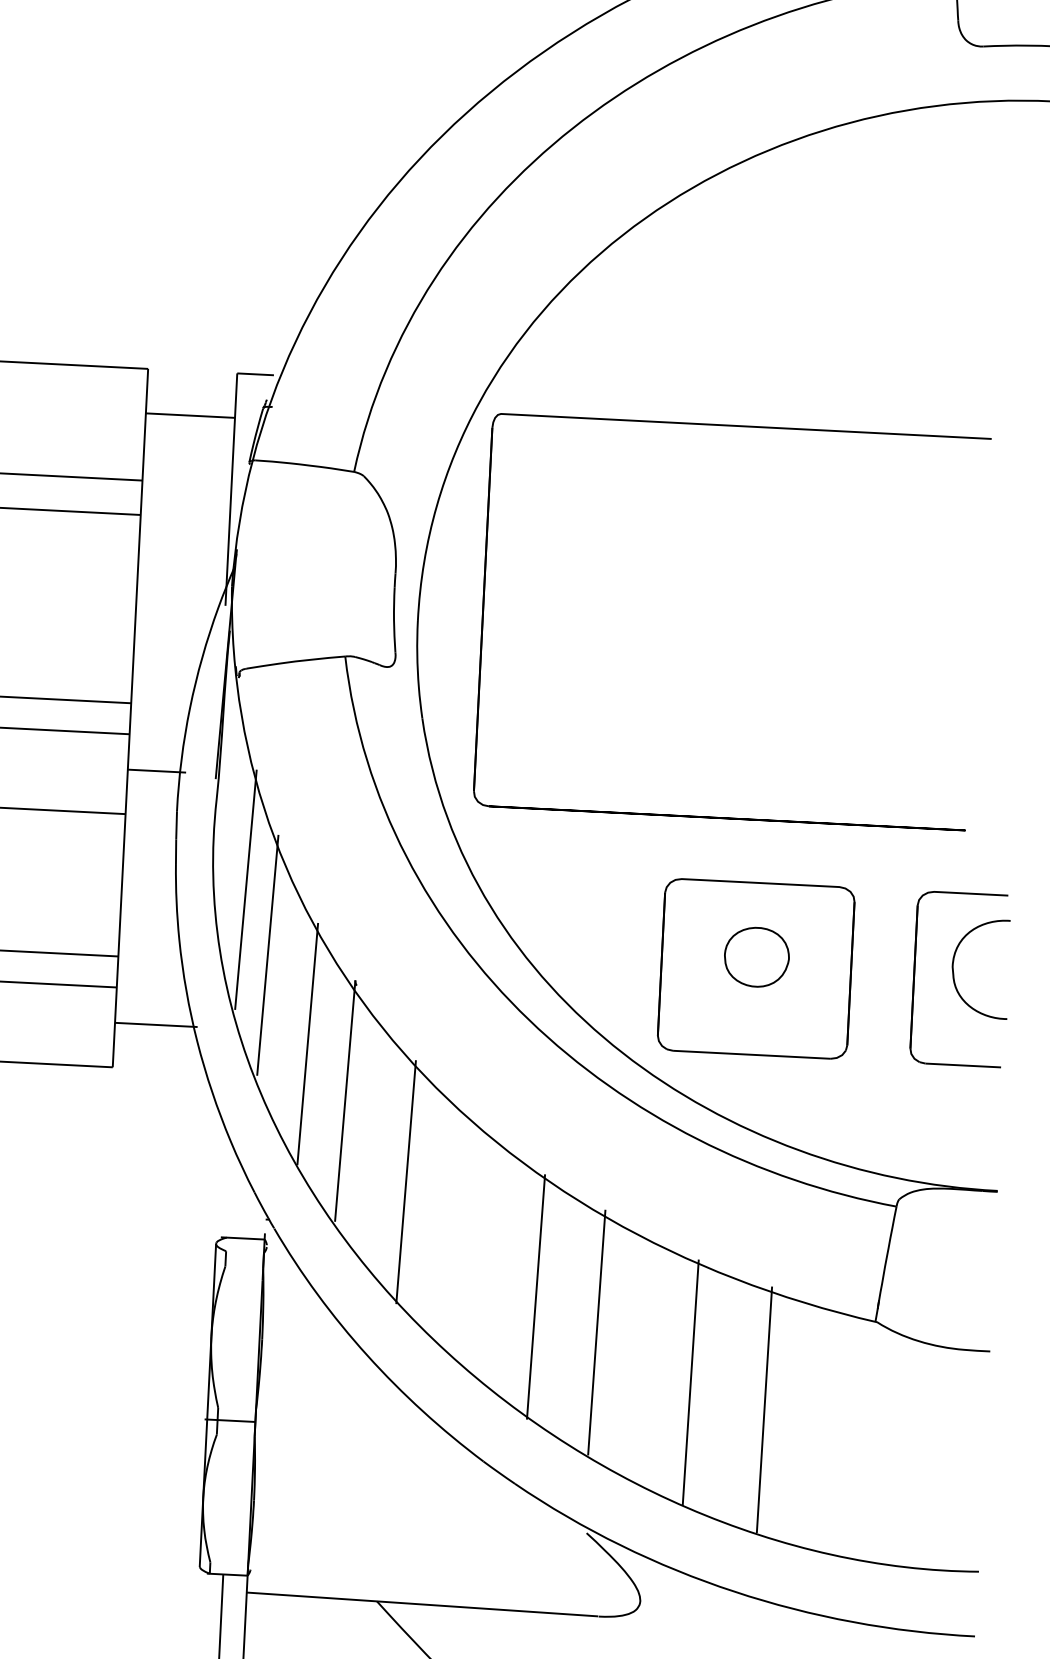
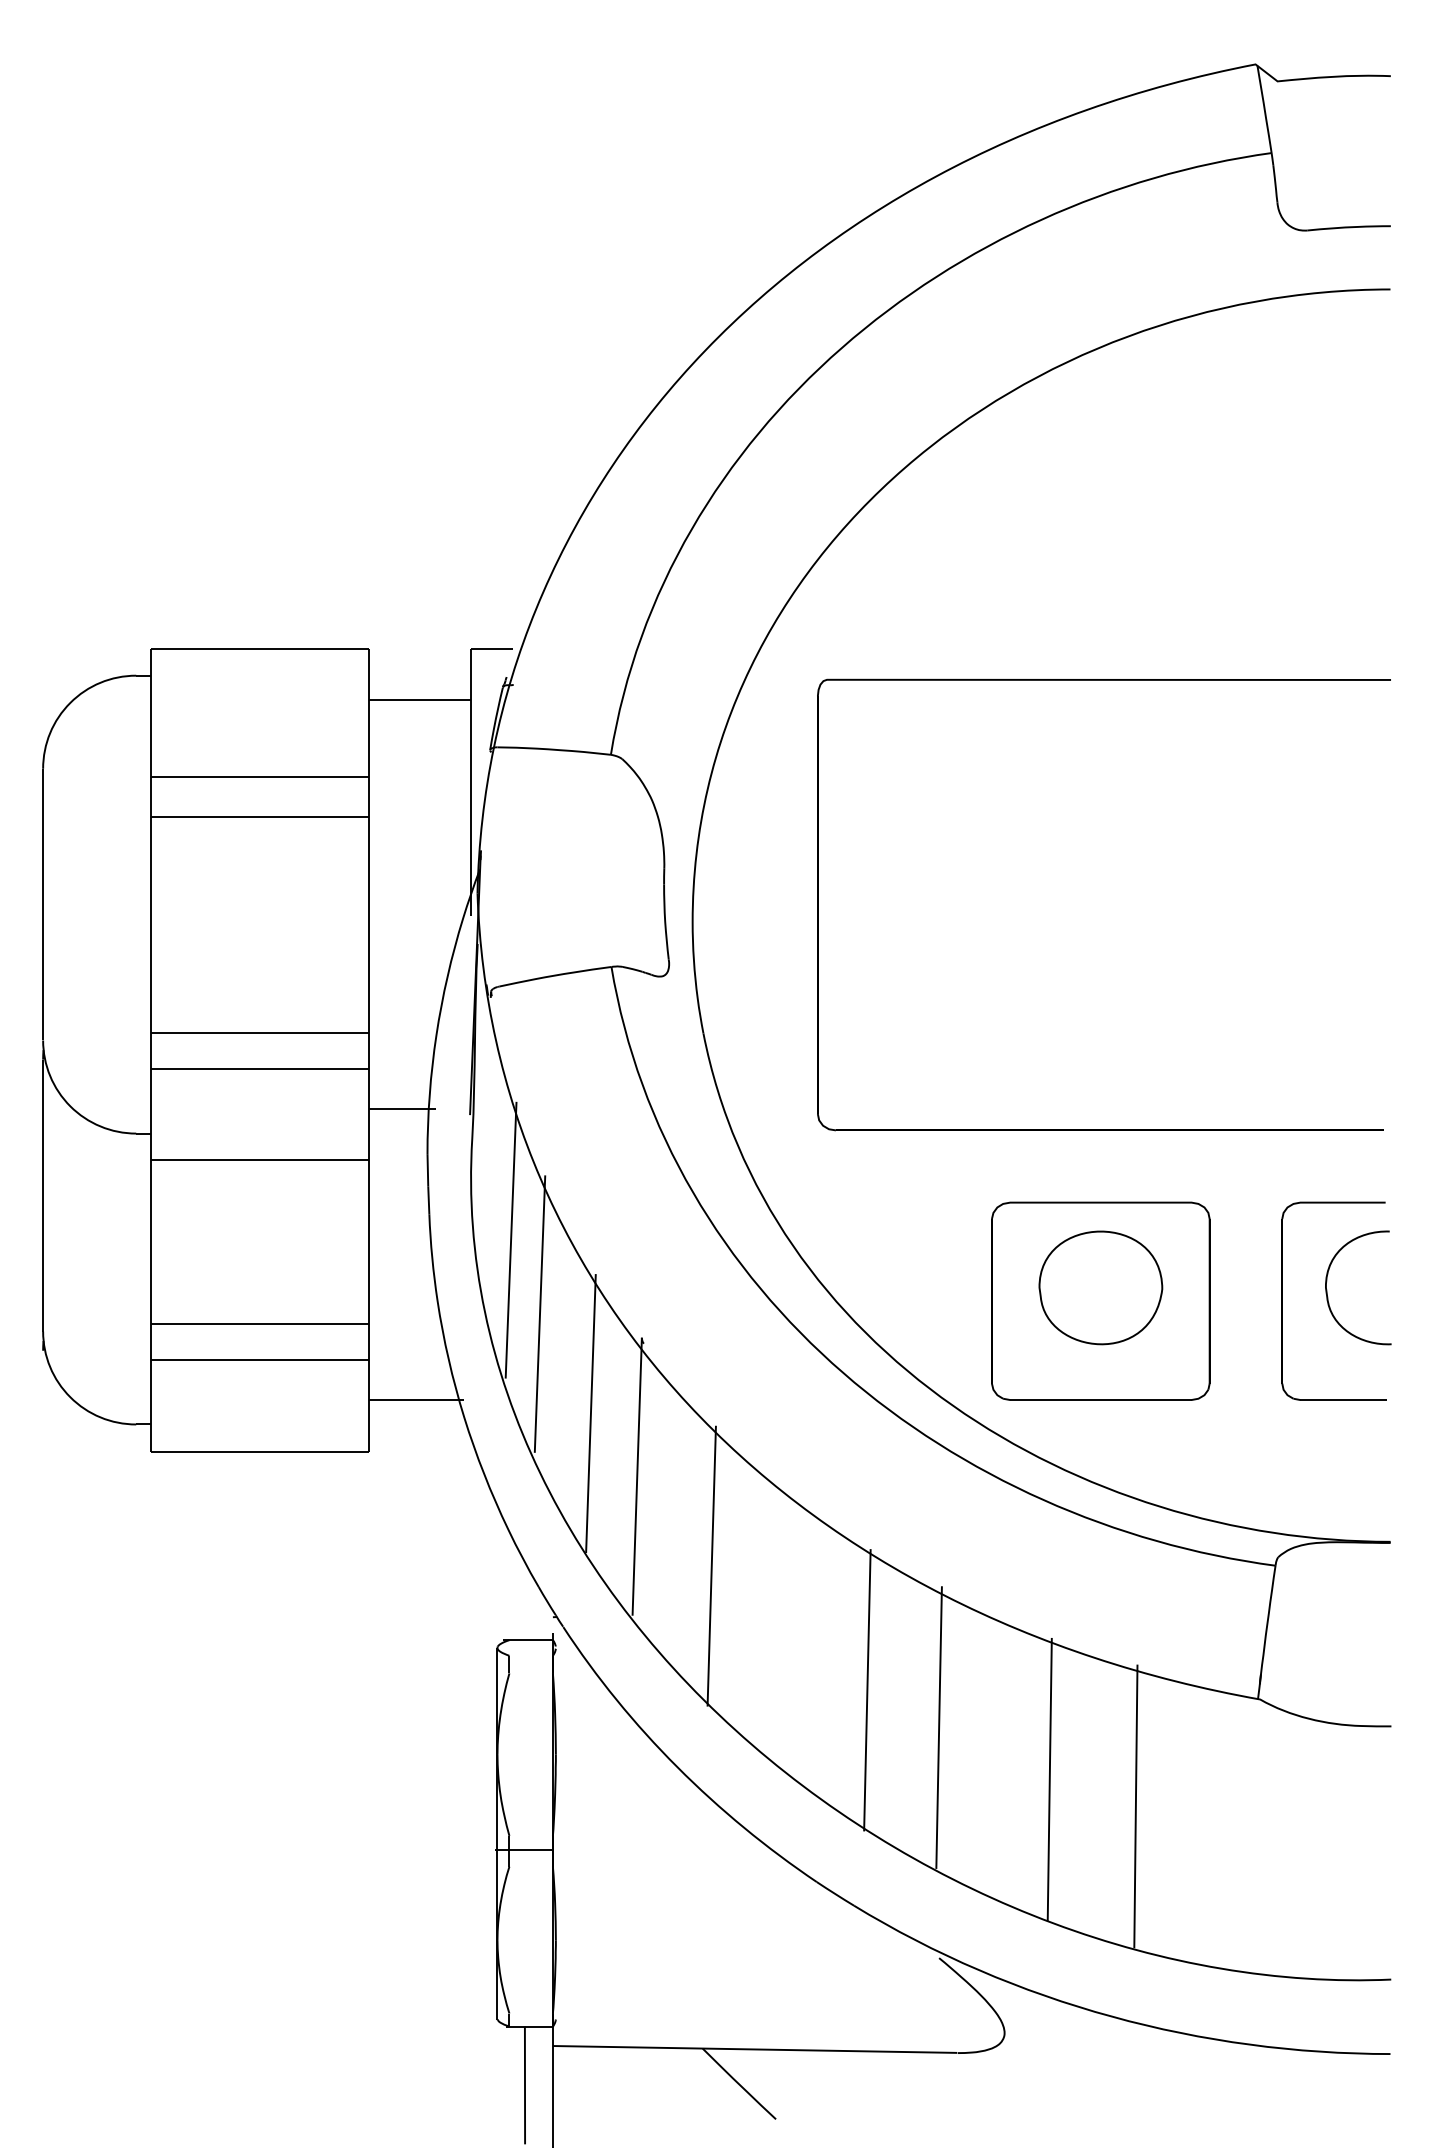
part: (741, 426) -> (1103, 680), moved
part: (756, 956) -> (1100, 1287), size x1.67

